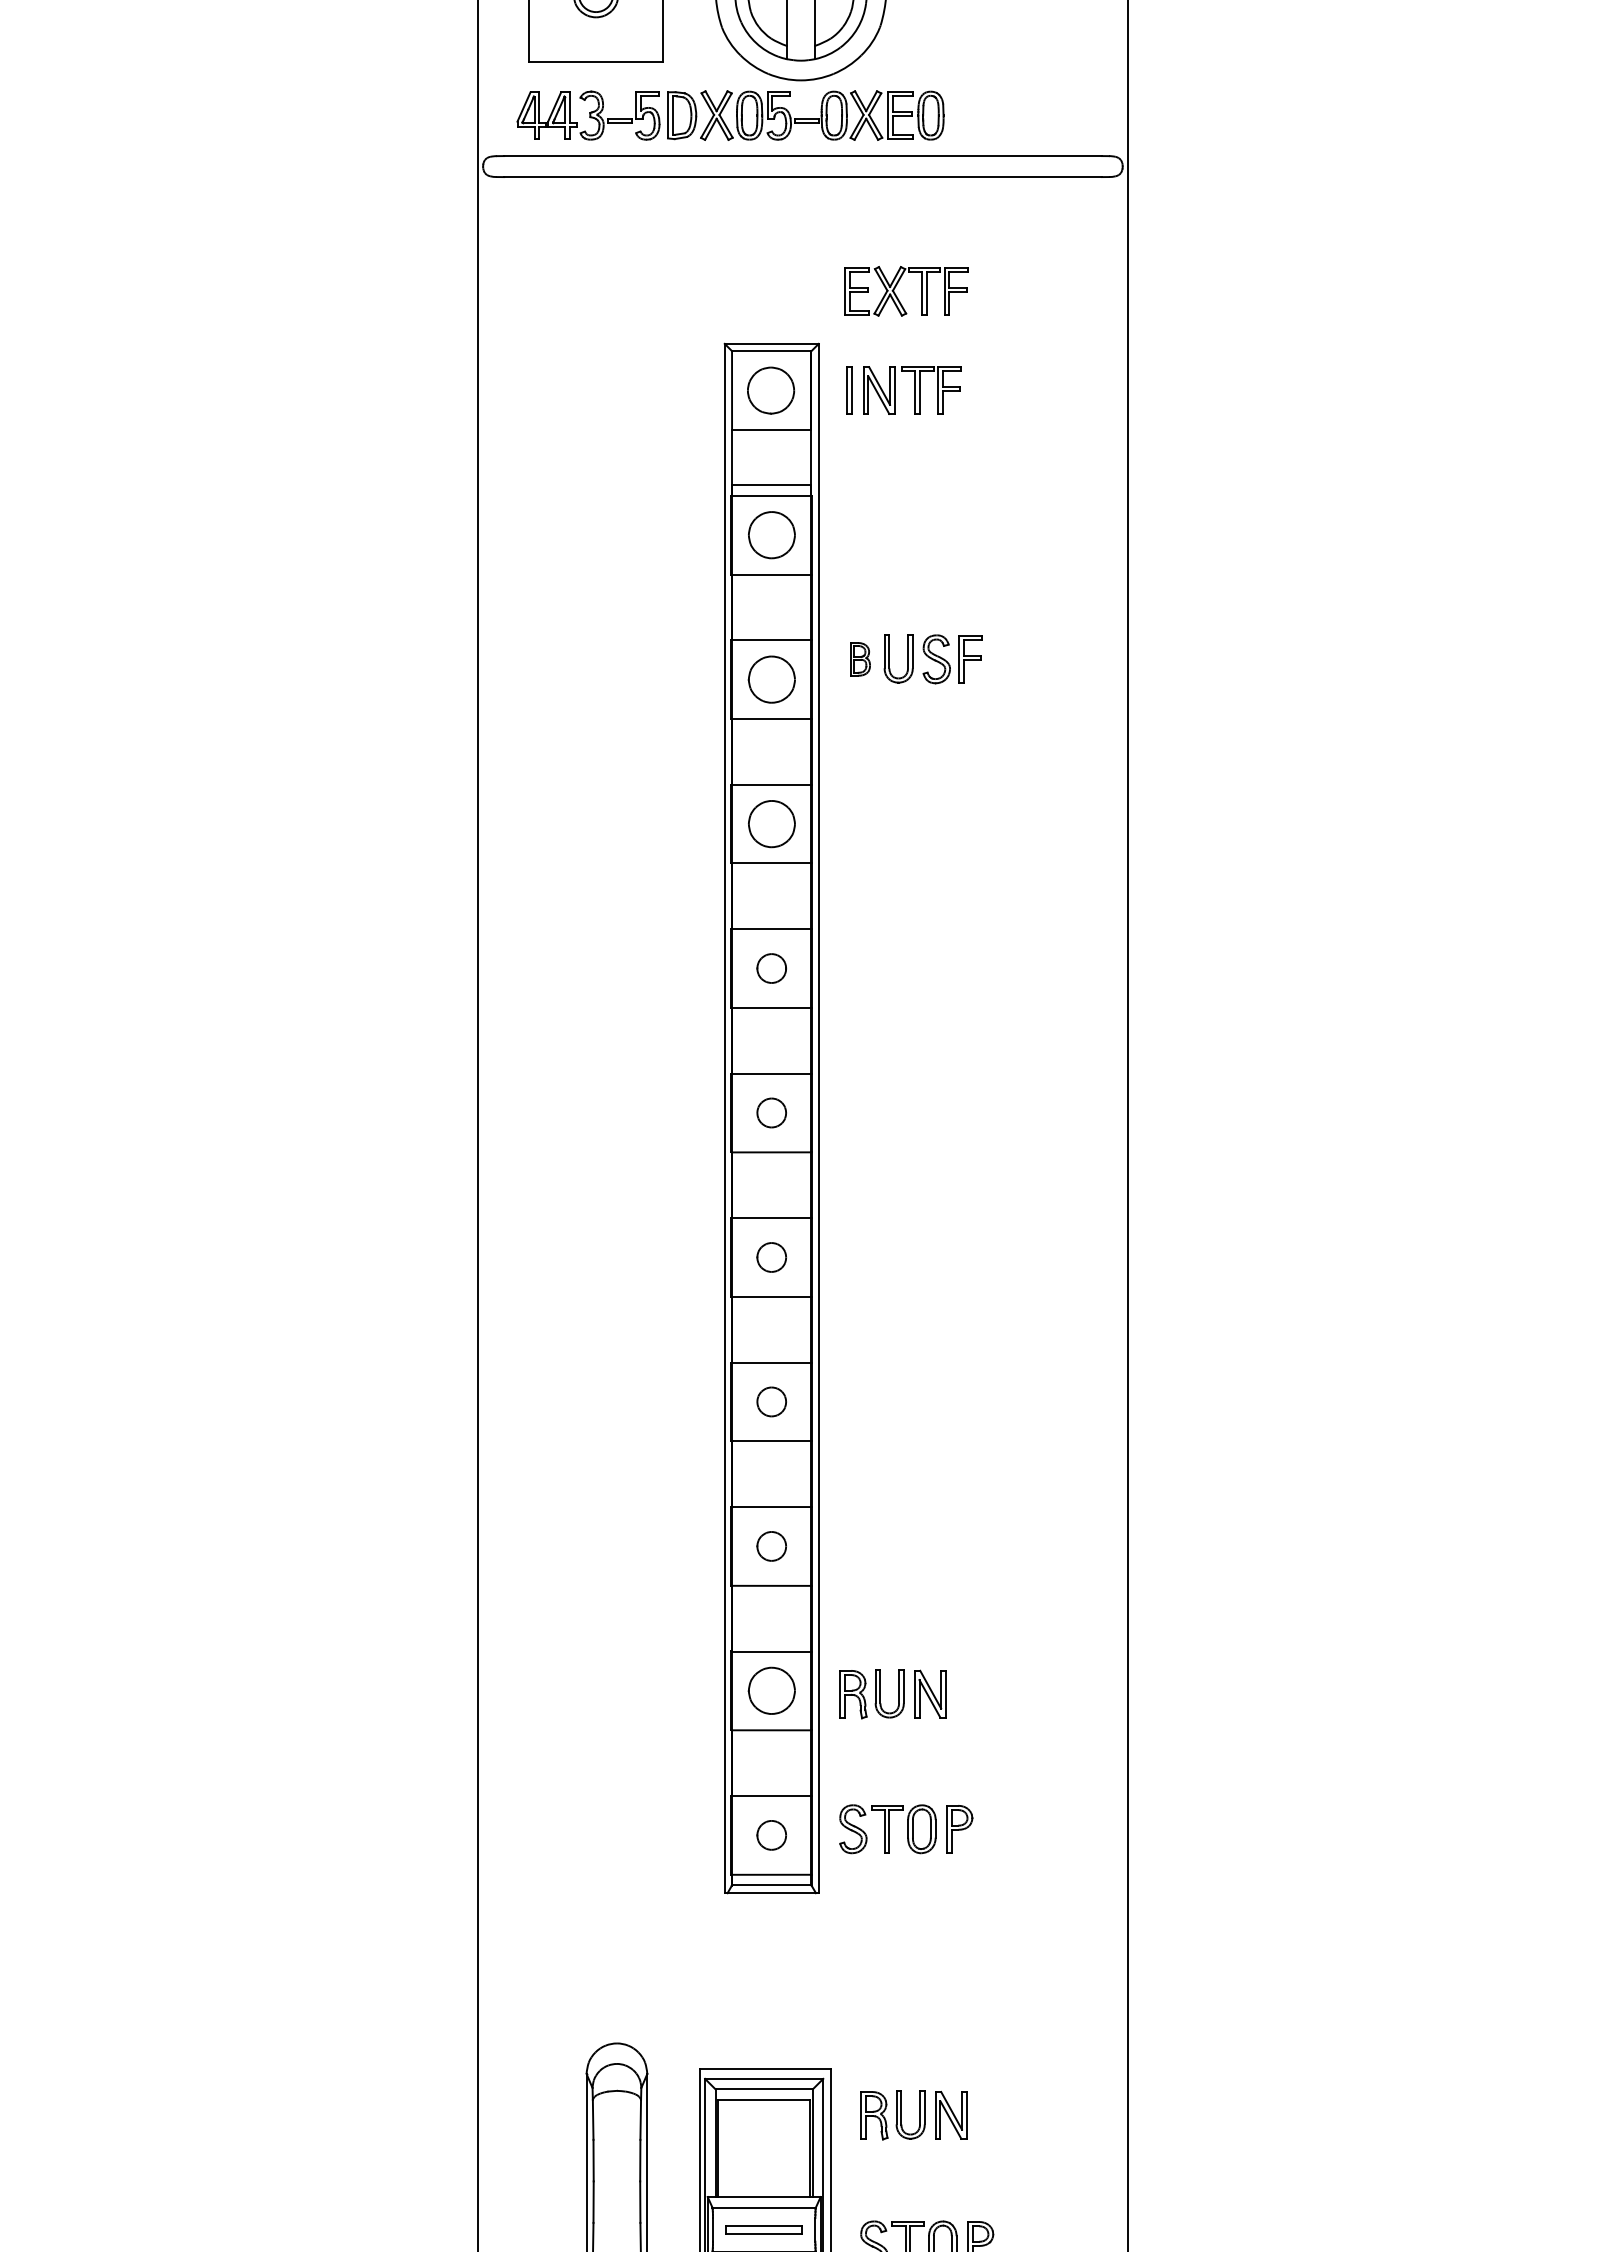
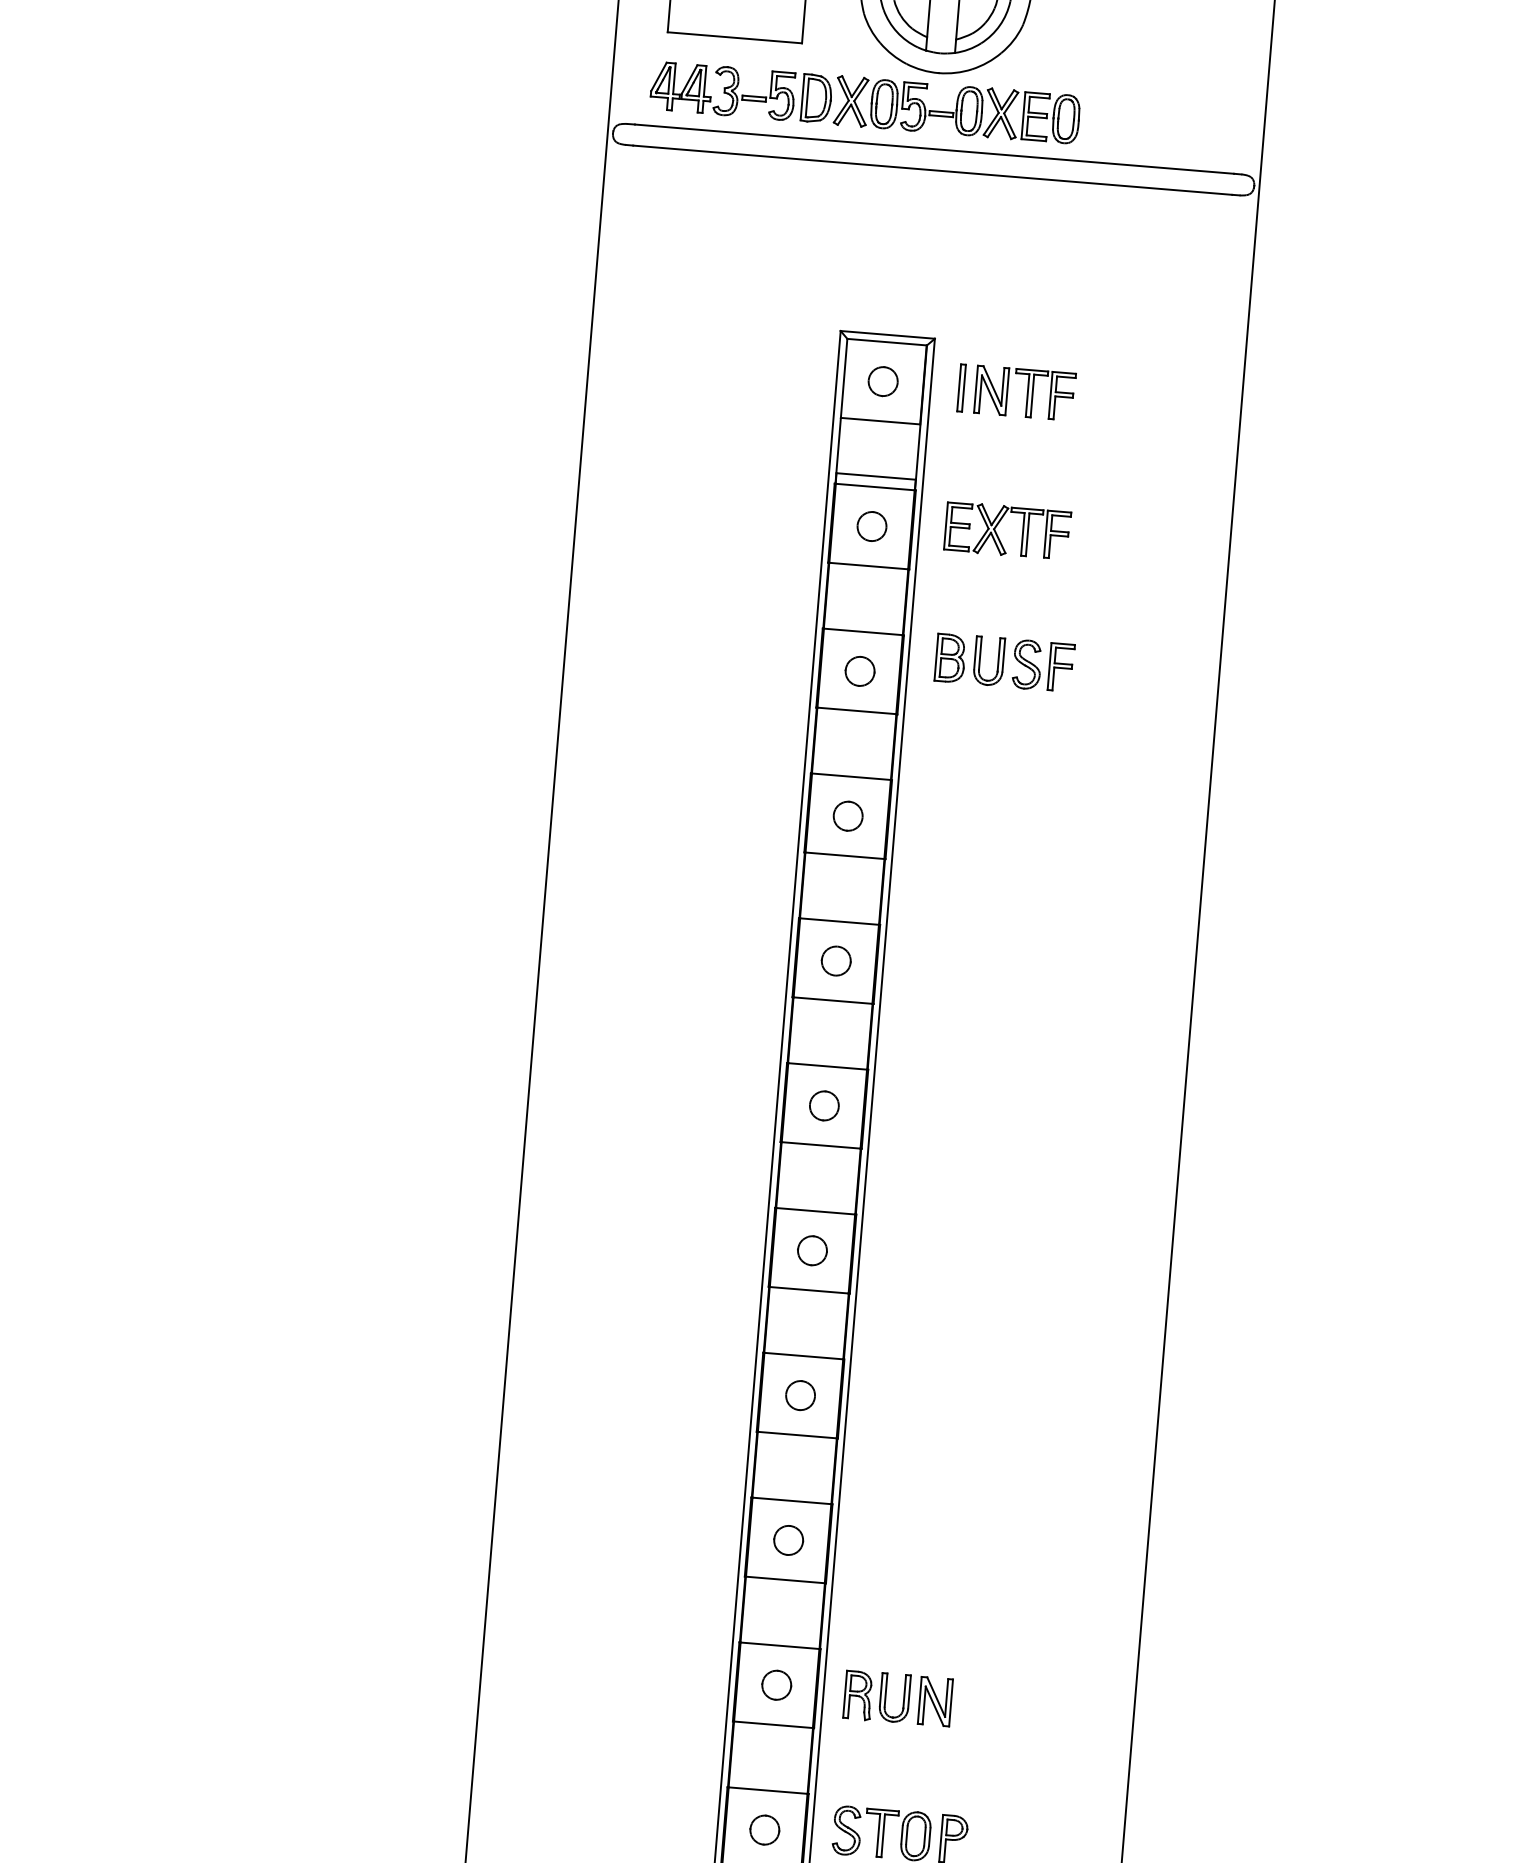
part: (897, 296) -> (998, 535), moved
part: (770, 390) -> (882, 381), size x0.62
part: (771, 534) -> (871, 525), size x0.62
part: (860, 659) -> (950, 658), size x1.43
part: (771, 679) -> (859, 671), size x0.62
part: (771, 823) -> (847, 815), size x0.62
part: (771, 1690) -> (776, 1684), size x0.62

